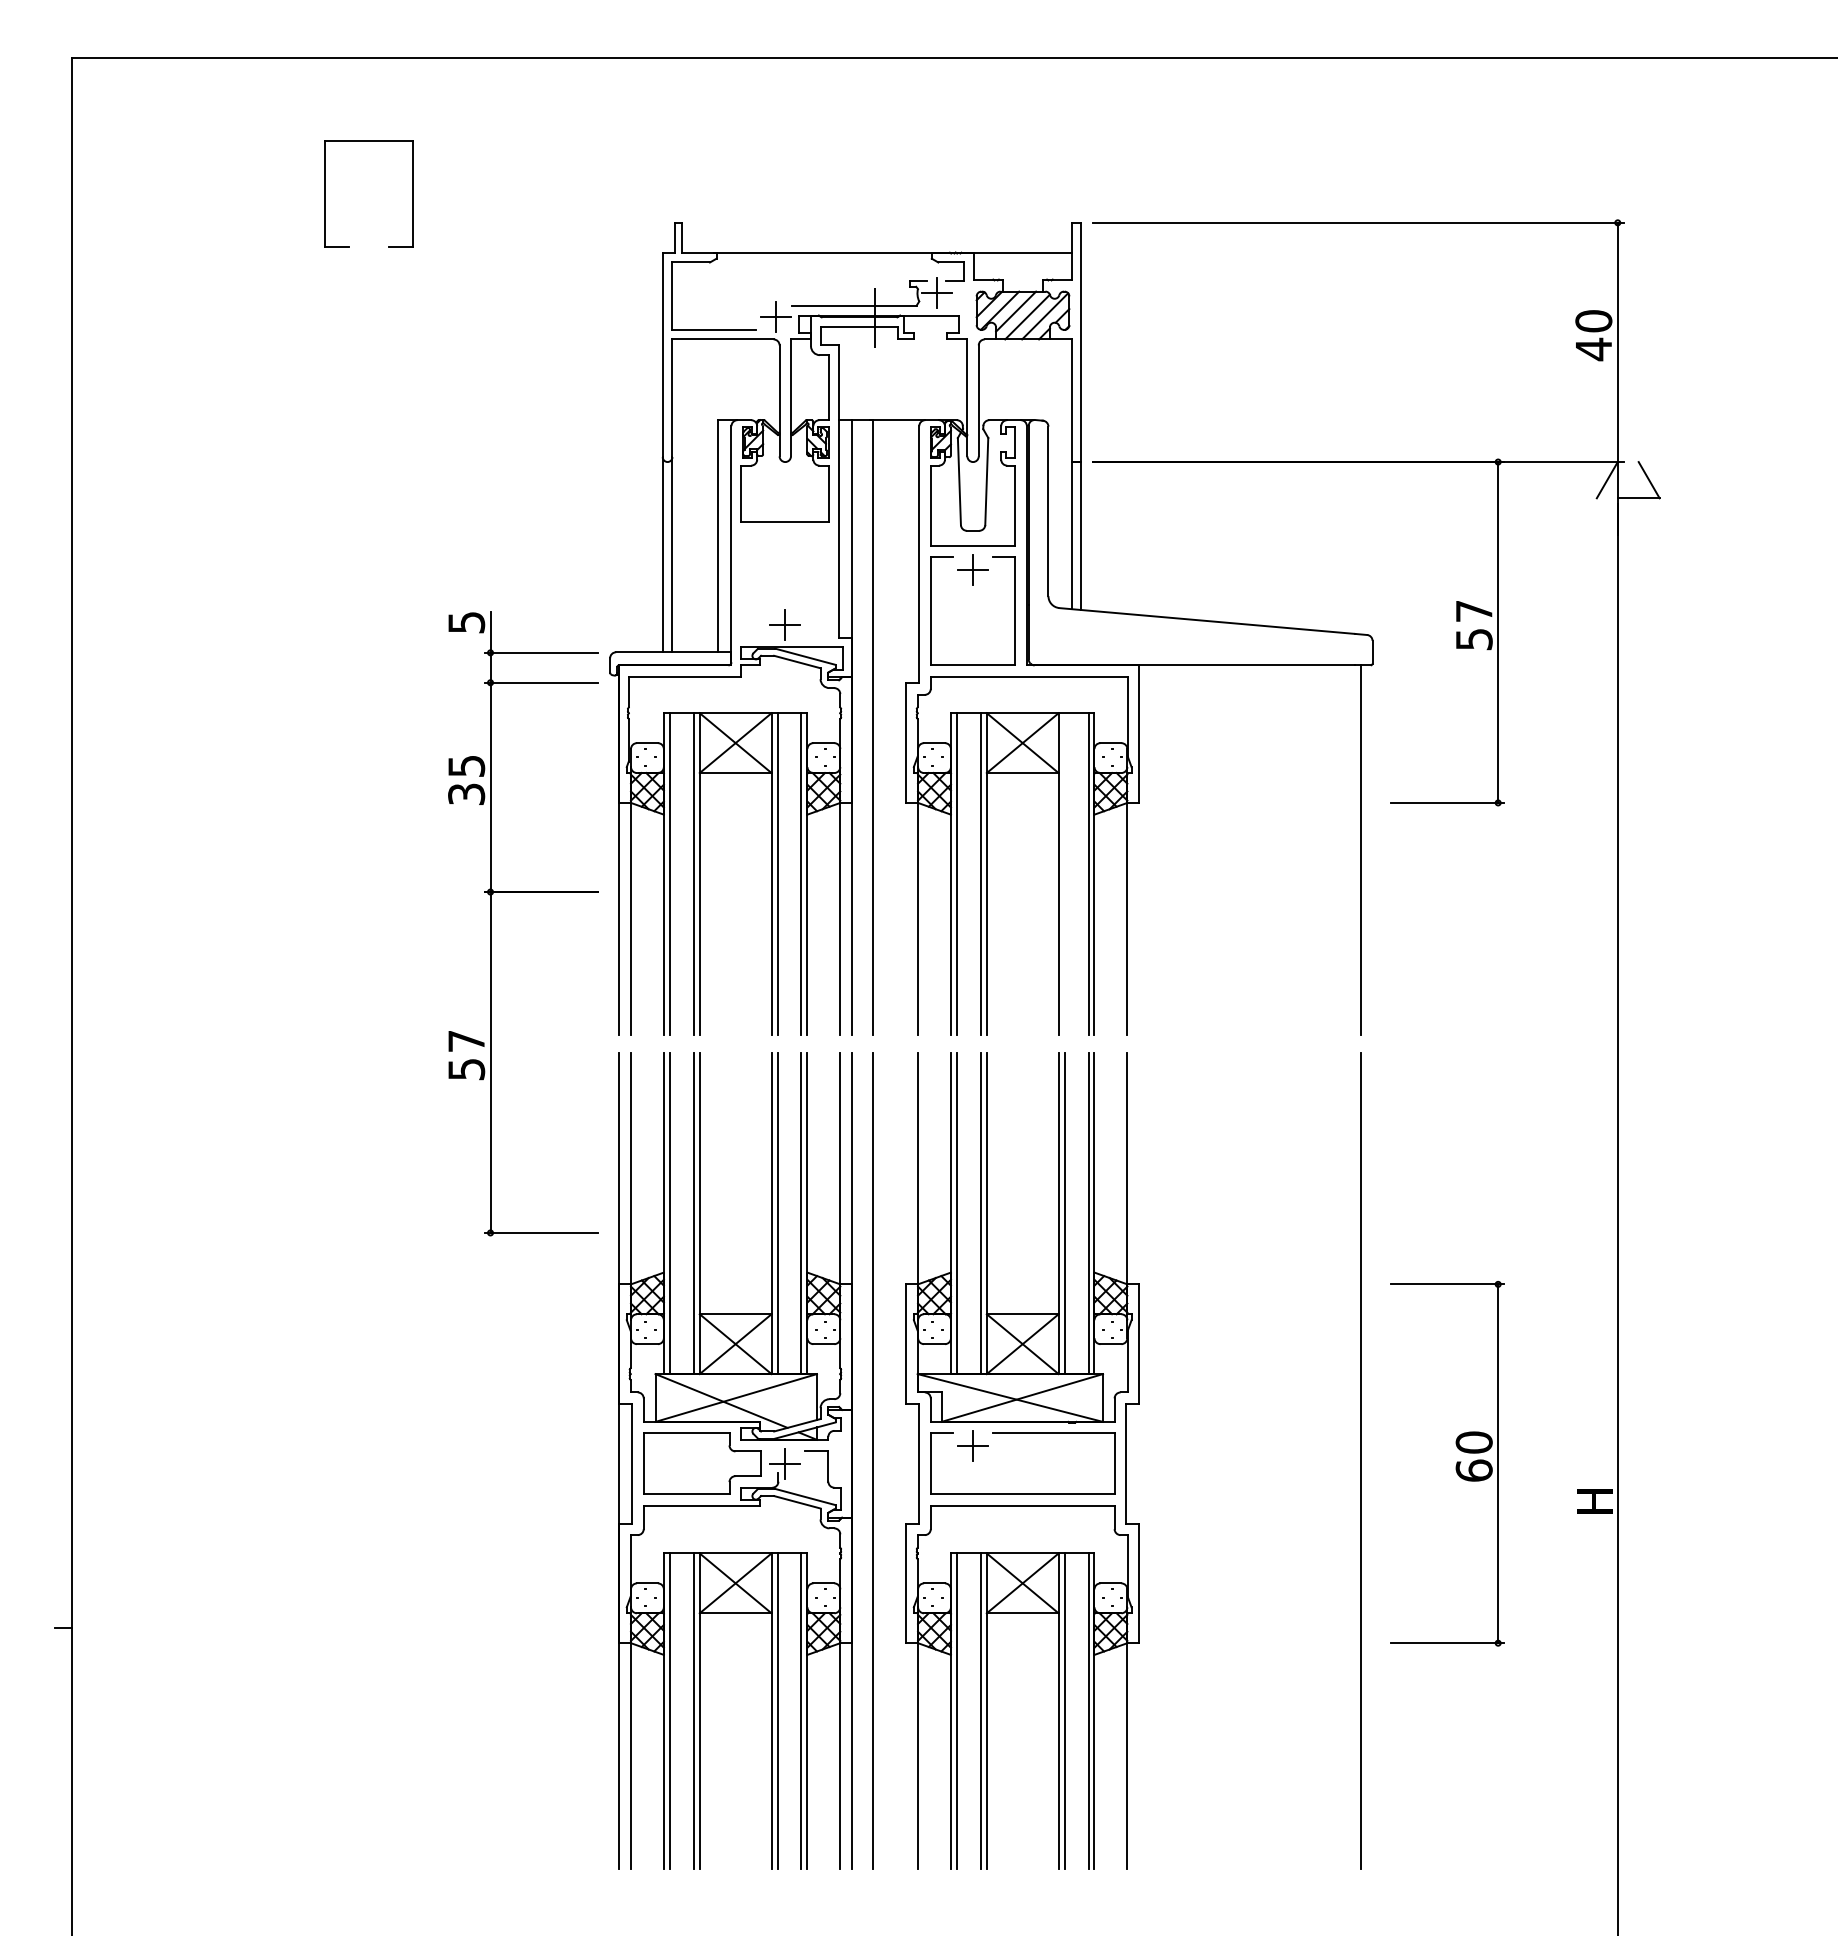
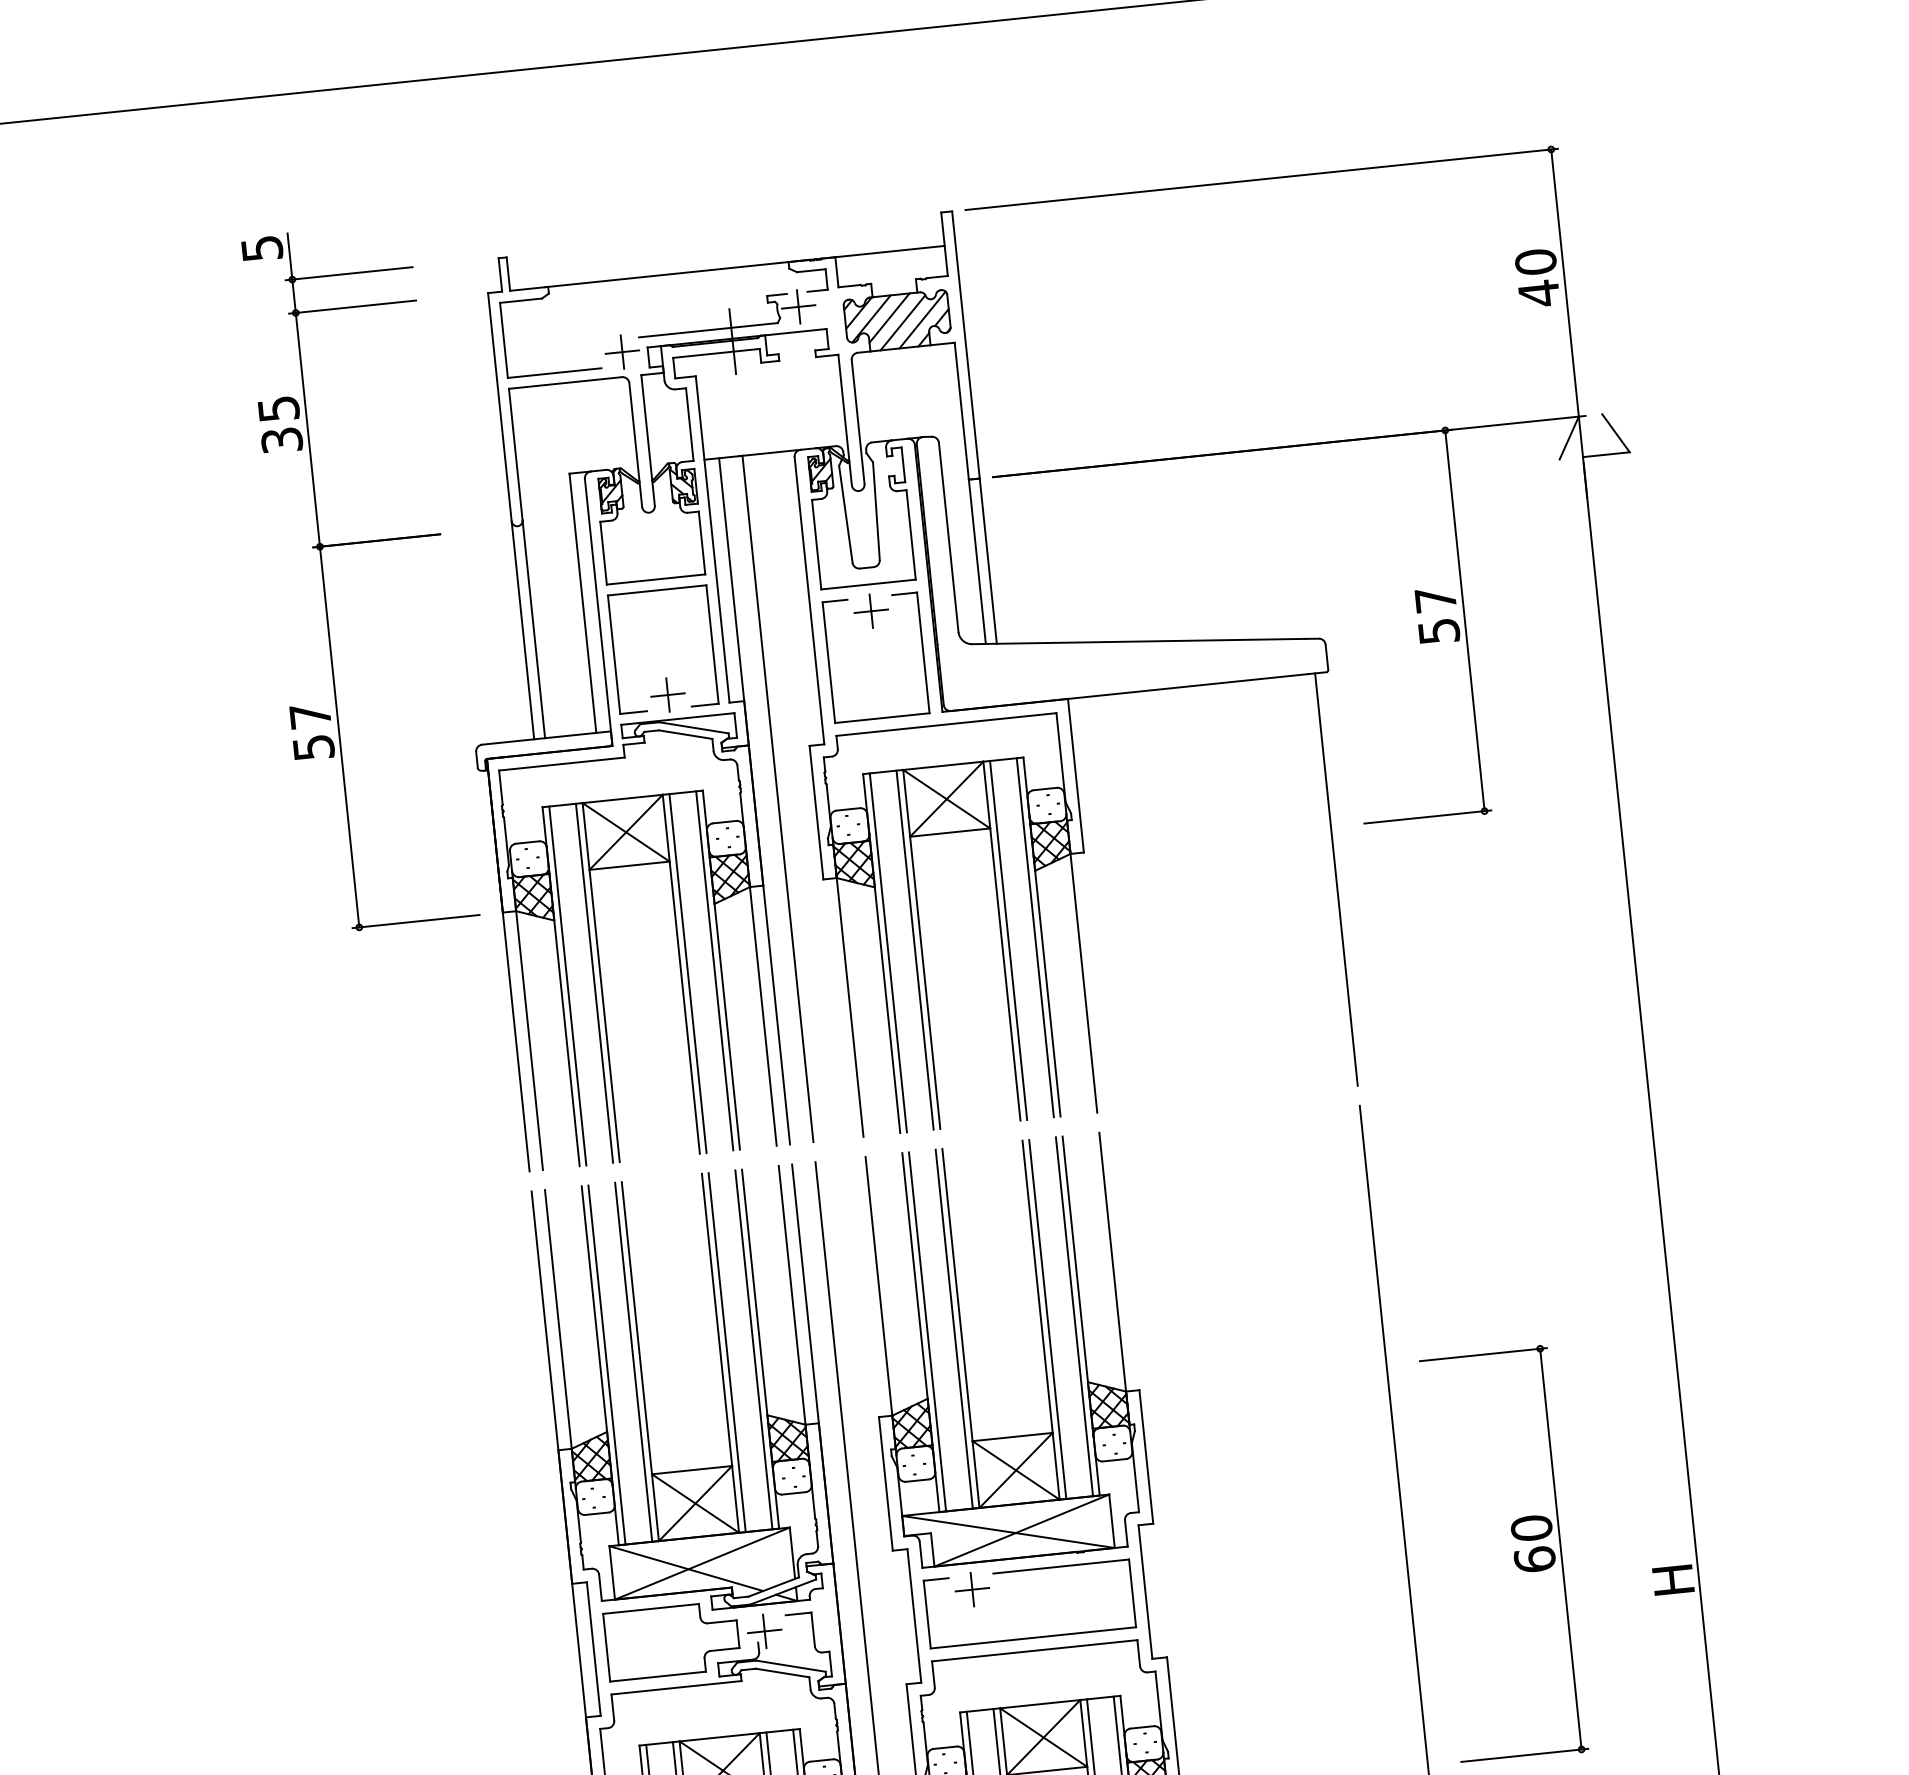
part: (325, 193) -> (614, 654), moved
line: (1064, 873) -> (1008, 939), added
part: (523, 892) -> (356, 543), moved

